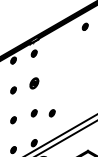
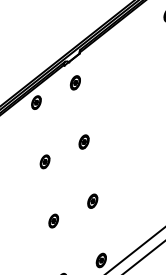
part: (33, 83) -> (82, 142), size x0.62
part: (51, 113) -> (127, 196), removed

